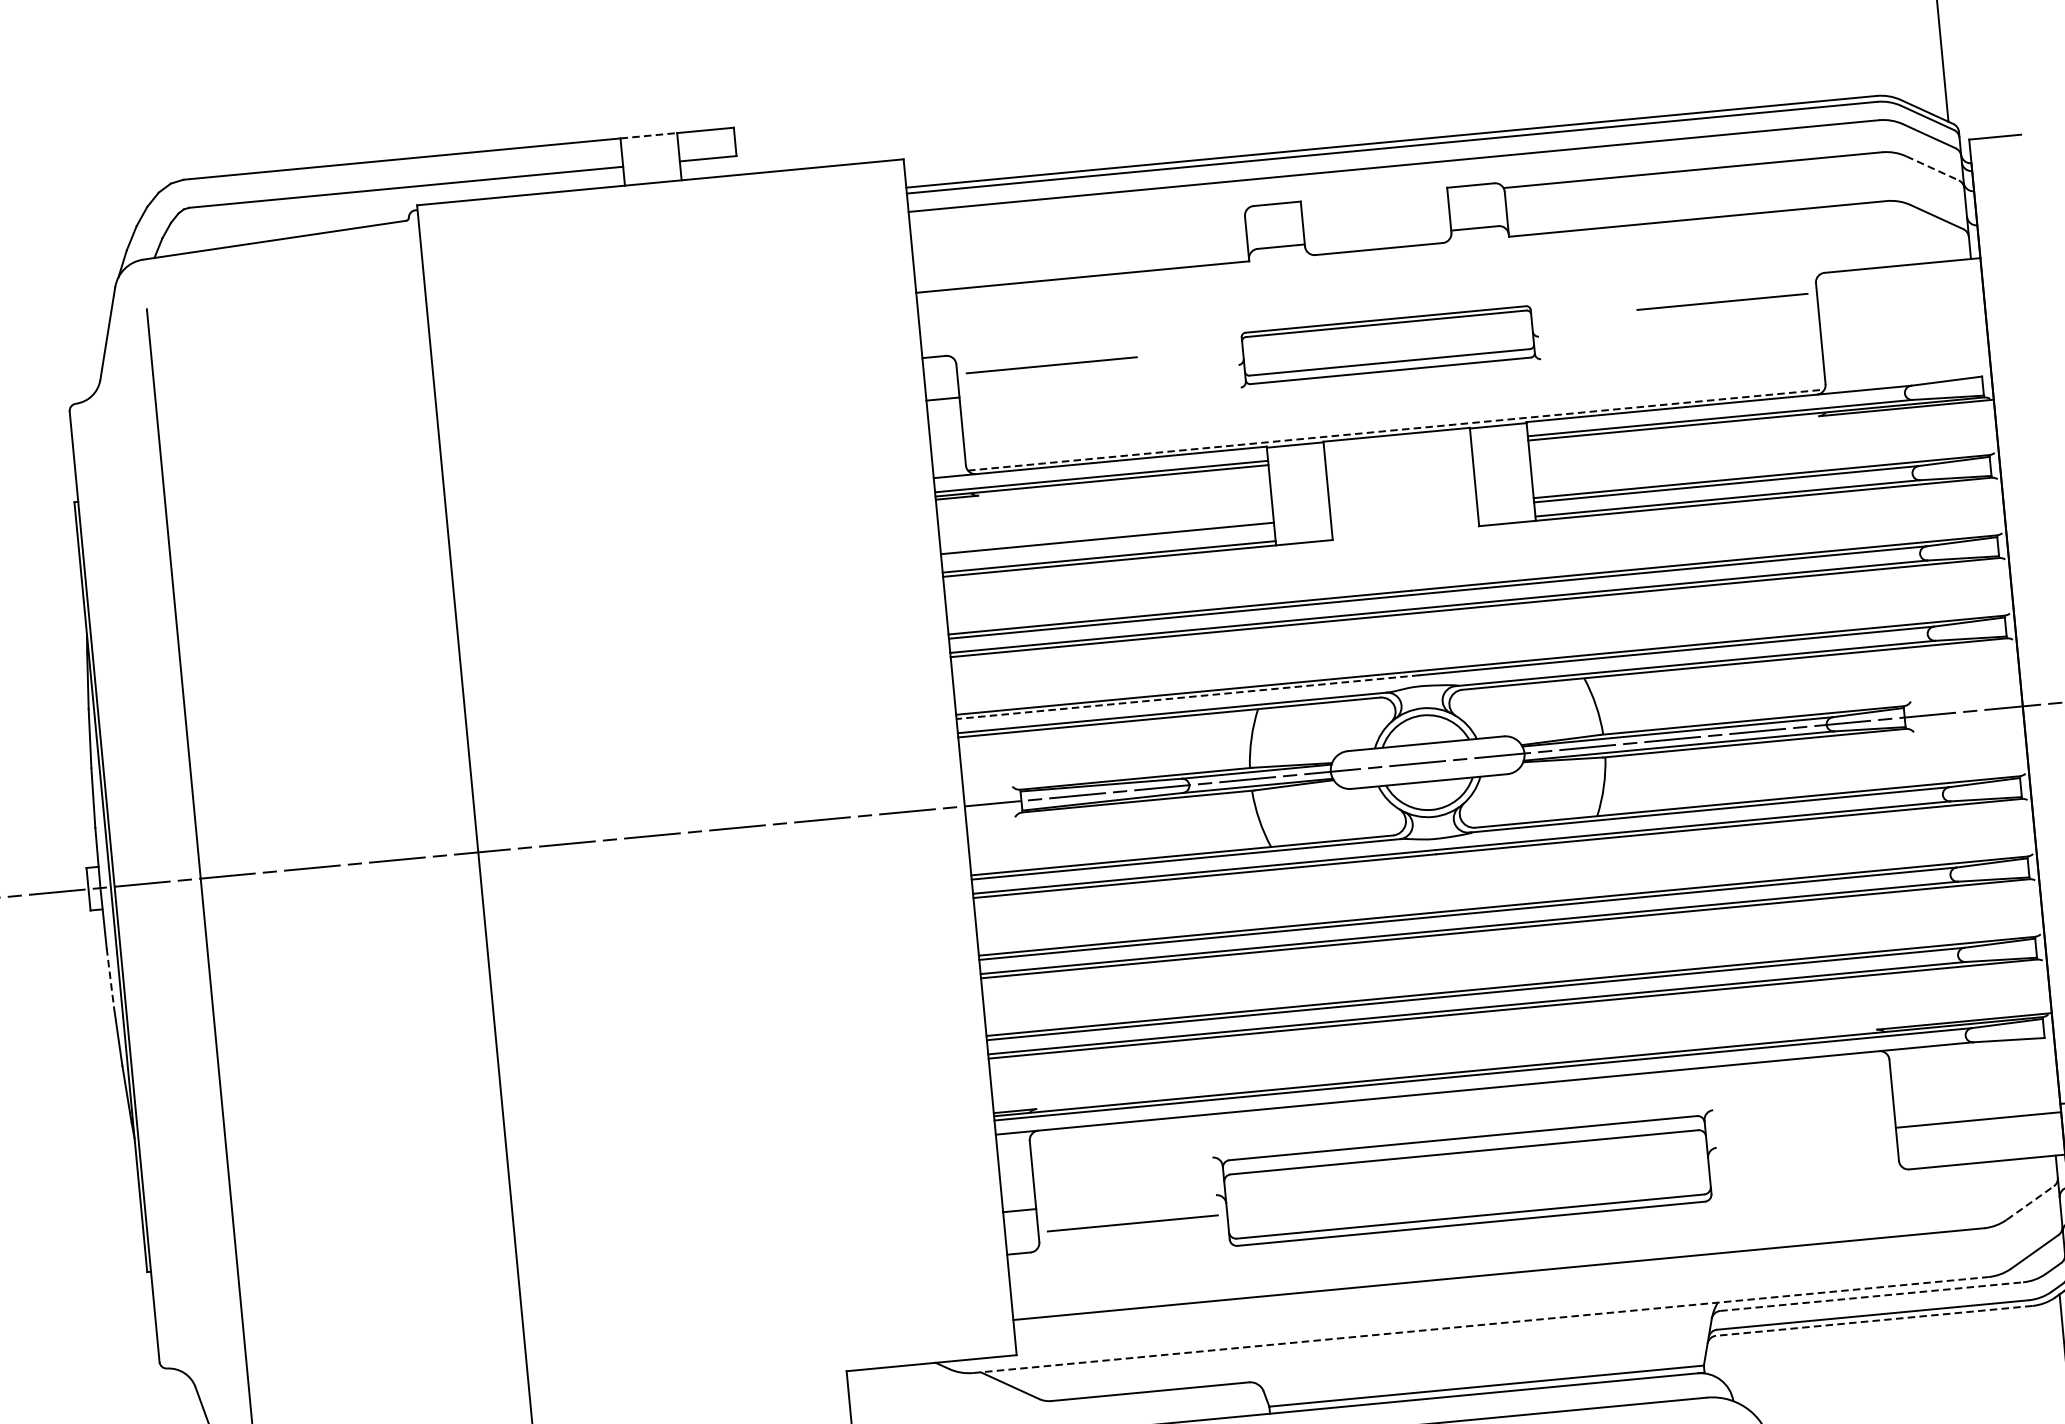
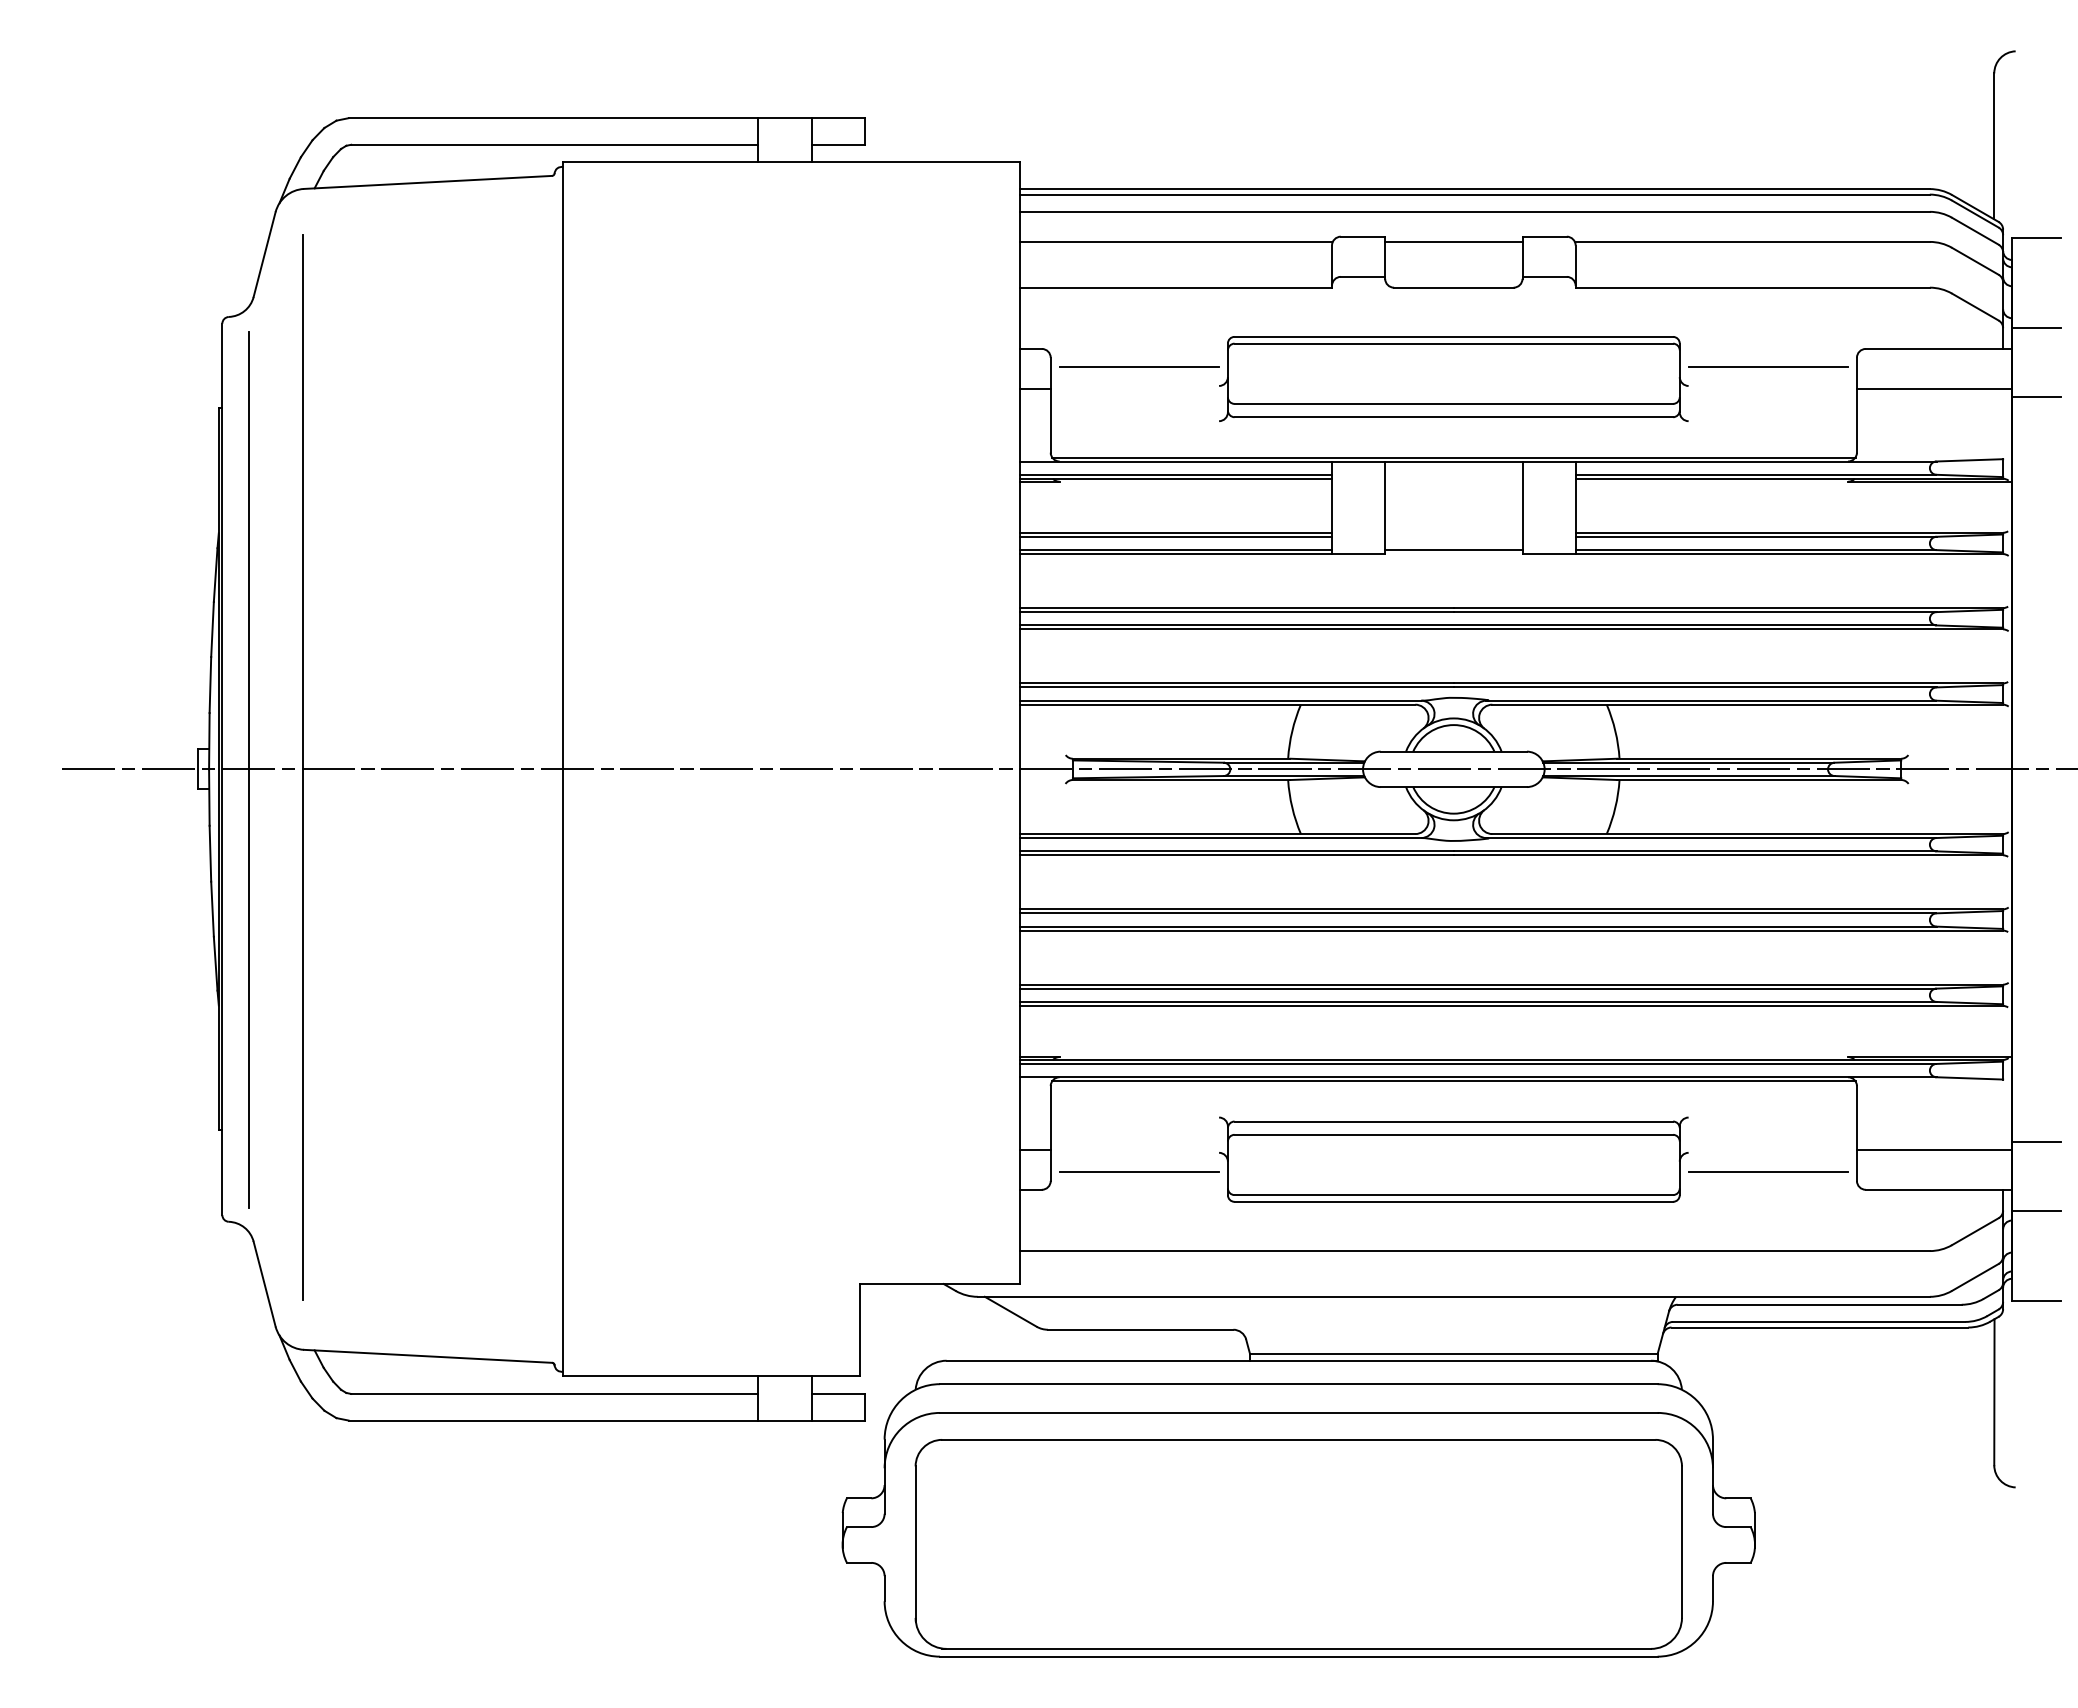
line: (648, 136) -> (784, 118), dashed -> solid
line: (1932, 168) -> (1975, 261), dashed -> solid
line: (1374, 200) -> (1453, 242), added
line: (1077, 227) -> (1175, 241), added
line: (2003, 232) -> (2035, 327), added
line: (2010, 306) -> (2035, 396), added
line: (1900, 308) -> (1933, 388), added
part: (1387, 345) -> (1453, 378), size x1.67
line: (1395, 430) -> (1453, 457), dashed -> solid
line: (1405, 528) -> (1453, 549), added
line: (1107, 542) -> (1175, 536), added
line: (1187, 697) -> (1236, 687), dashed -> solid
line: (142, 884) -> (248, 769), added
line: (110, 977) -> (210, 853), dashed -> solid
line: (1458, 1095) -> (1453, 1081), added
line: (1803, 1159) -> (1768, 1171), added
line: (2030, 1202) -> (1975, 1231), dashed -> solid
line: (1872, 1296) -> (1820, 1304), dashed -> solid
line: (1873, 1320) -> (1819, 1327), dashed -> solid
line: (1481, 1324) -> (1454, 1296), dashed -> solid

